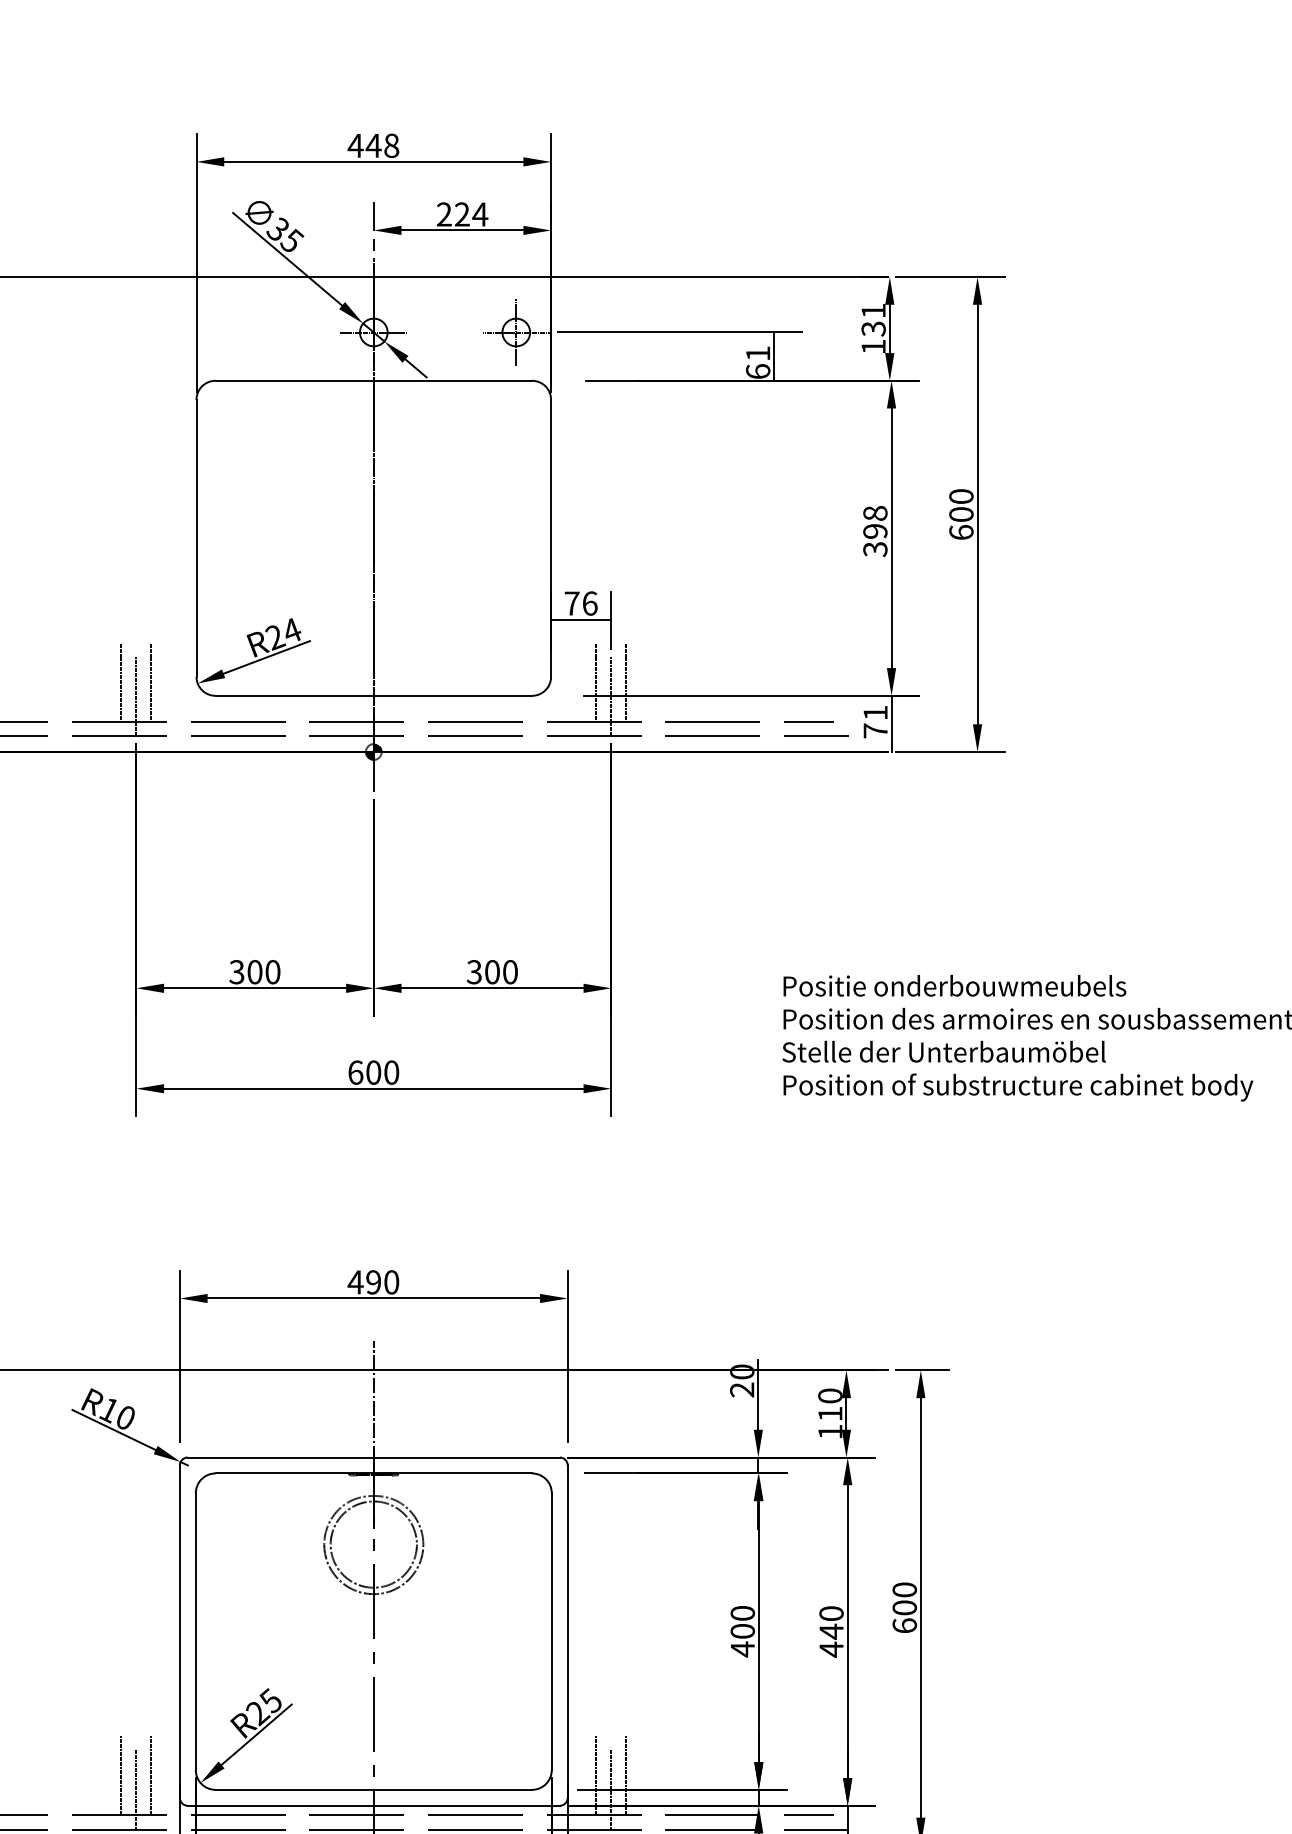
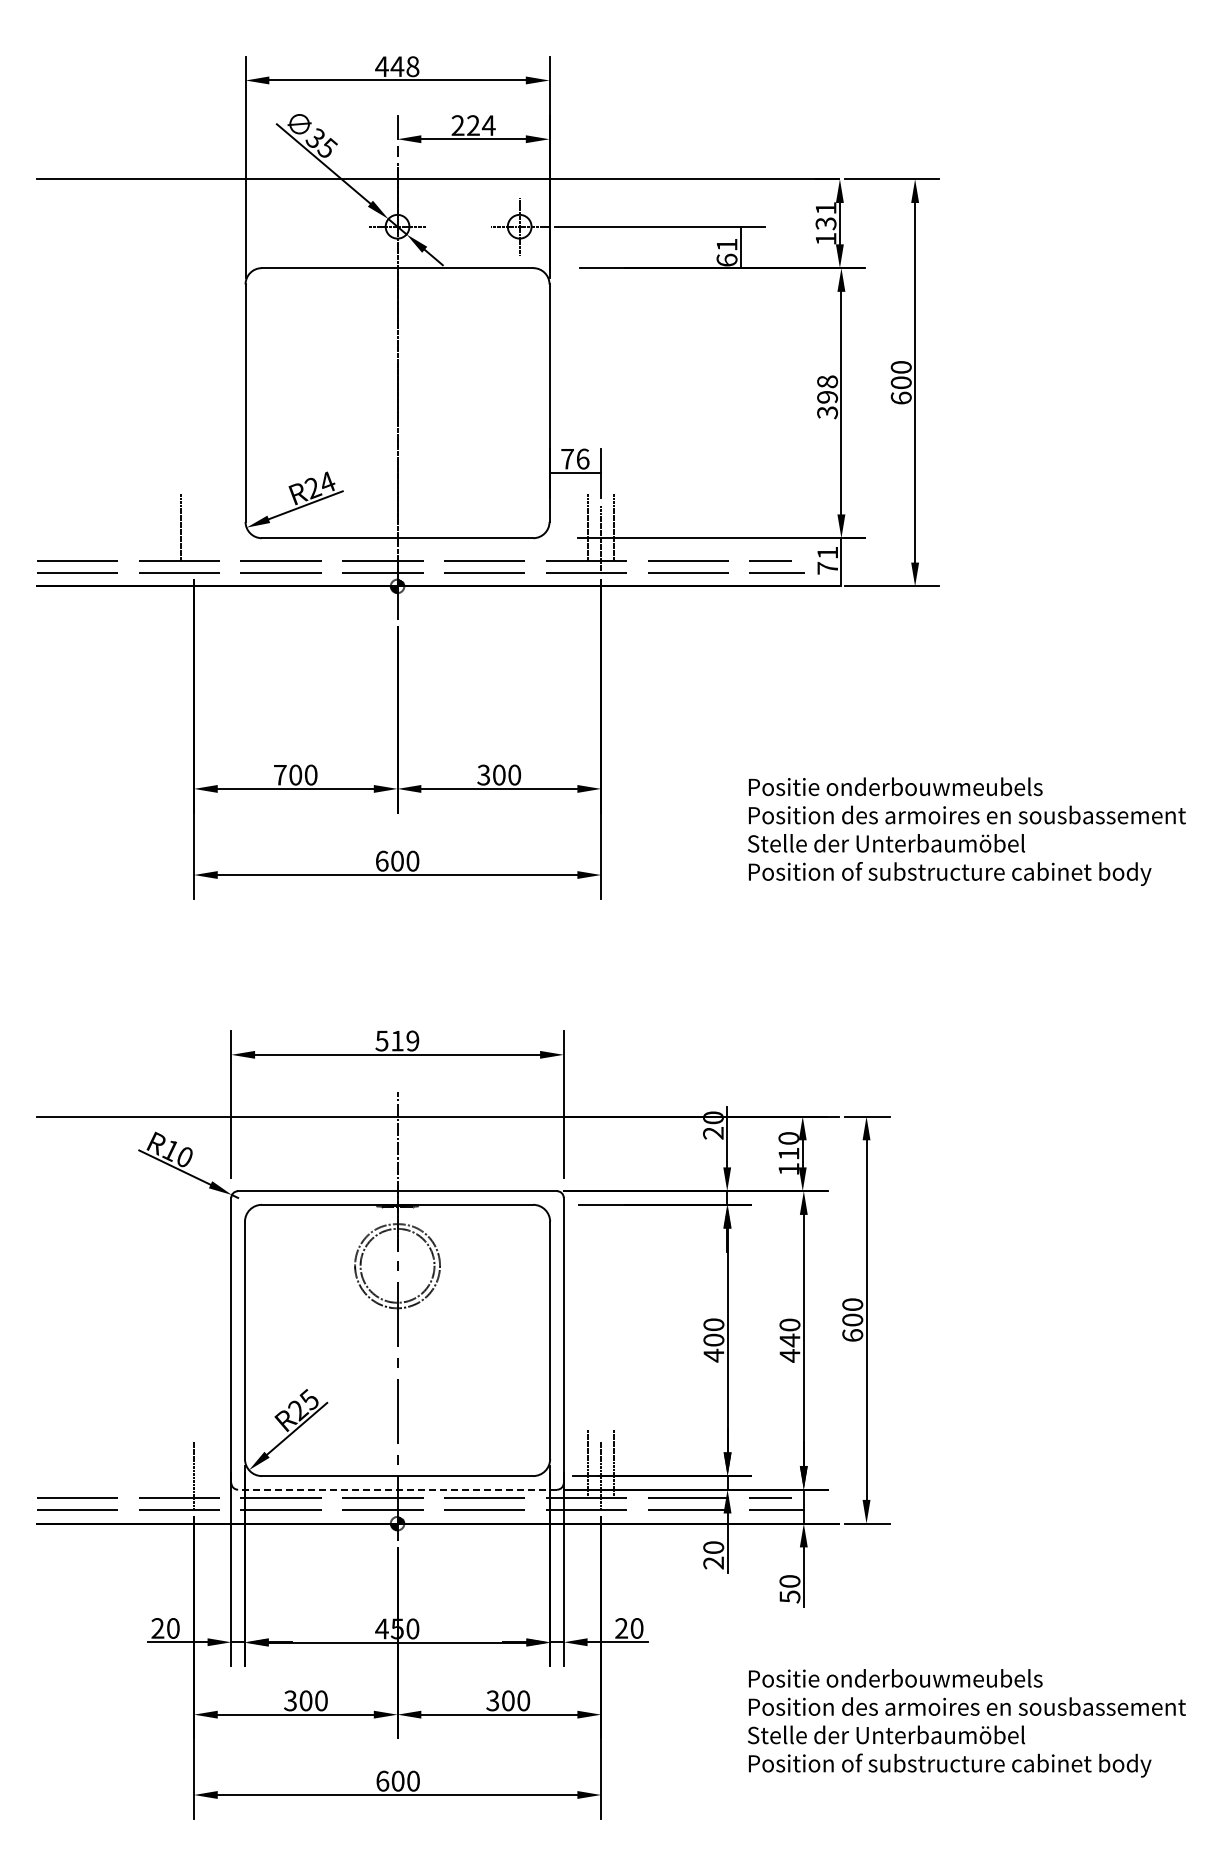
line: (150, 682) -> (206, 526), removed
line: (136, 696) -> (194, 538), removed
text: (236, 971) -> (279, 774), 300 -> 700
text: (373, 1281) -> (397, 1040), 490 -> 519
line: (121, 1775) -> (181, 1463), removed
line: (150, 1775) -> (206, 1463), removed
line: (373, 1805) -> (397, 1489), solid -> dashed

